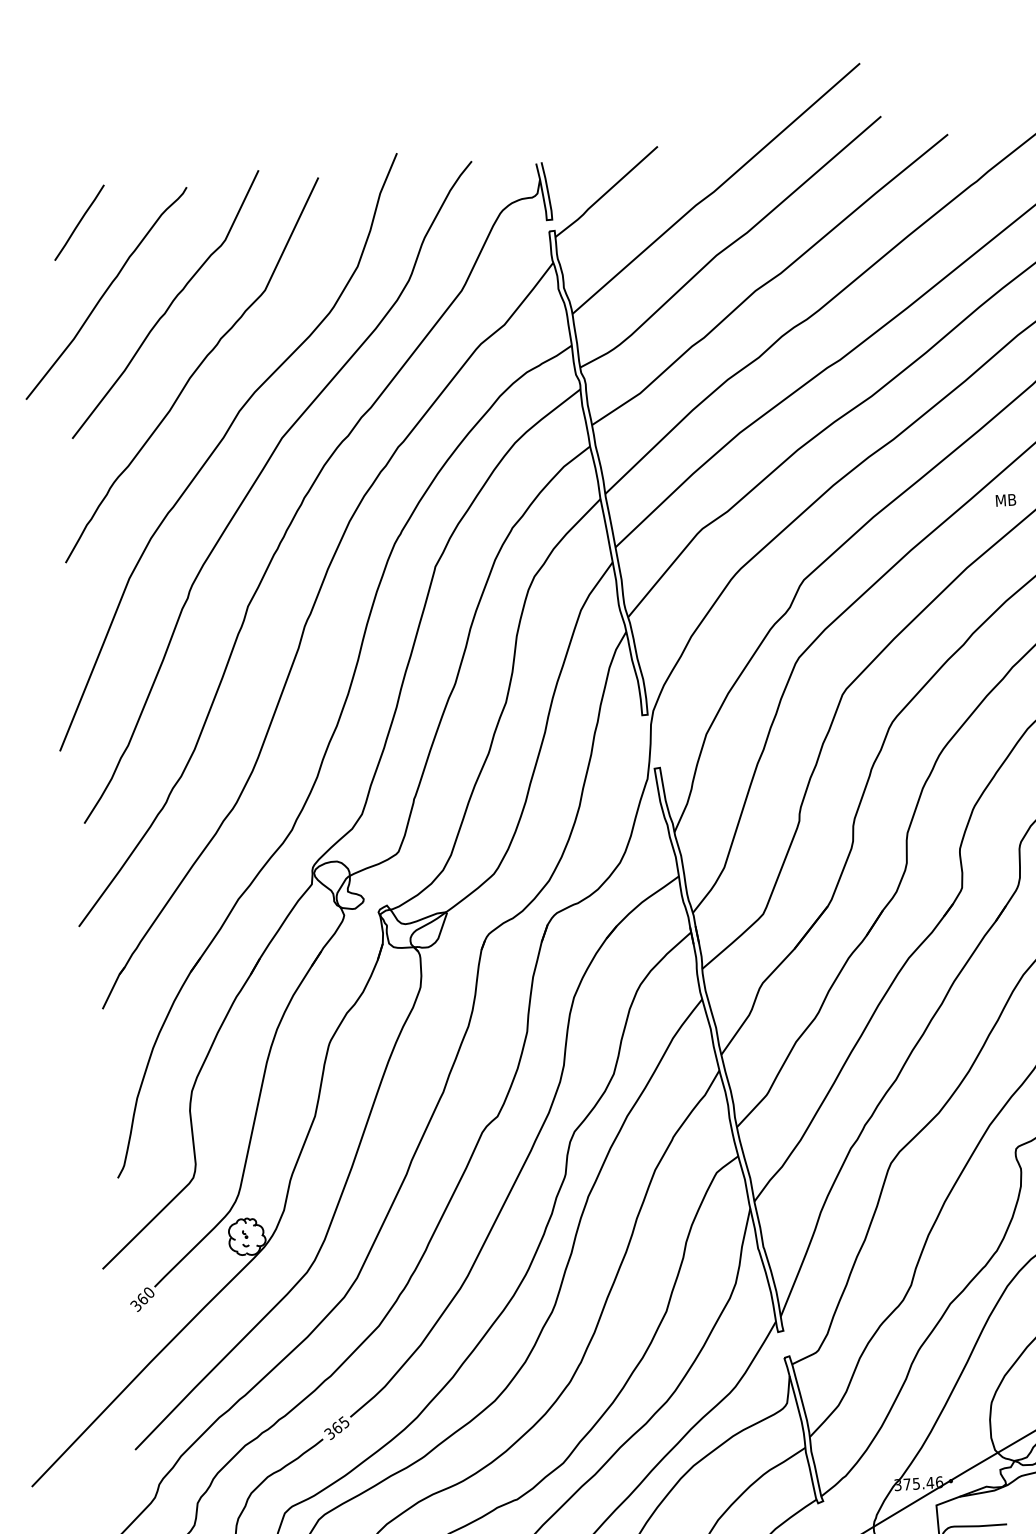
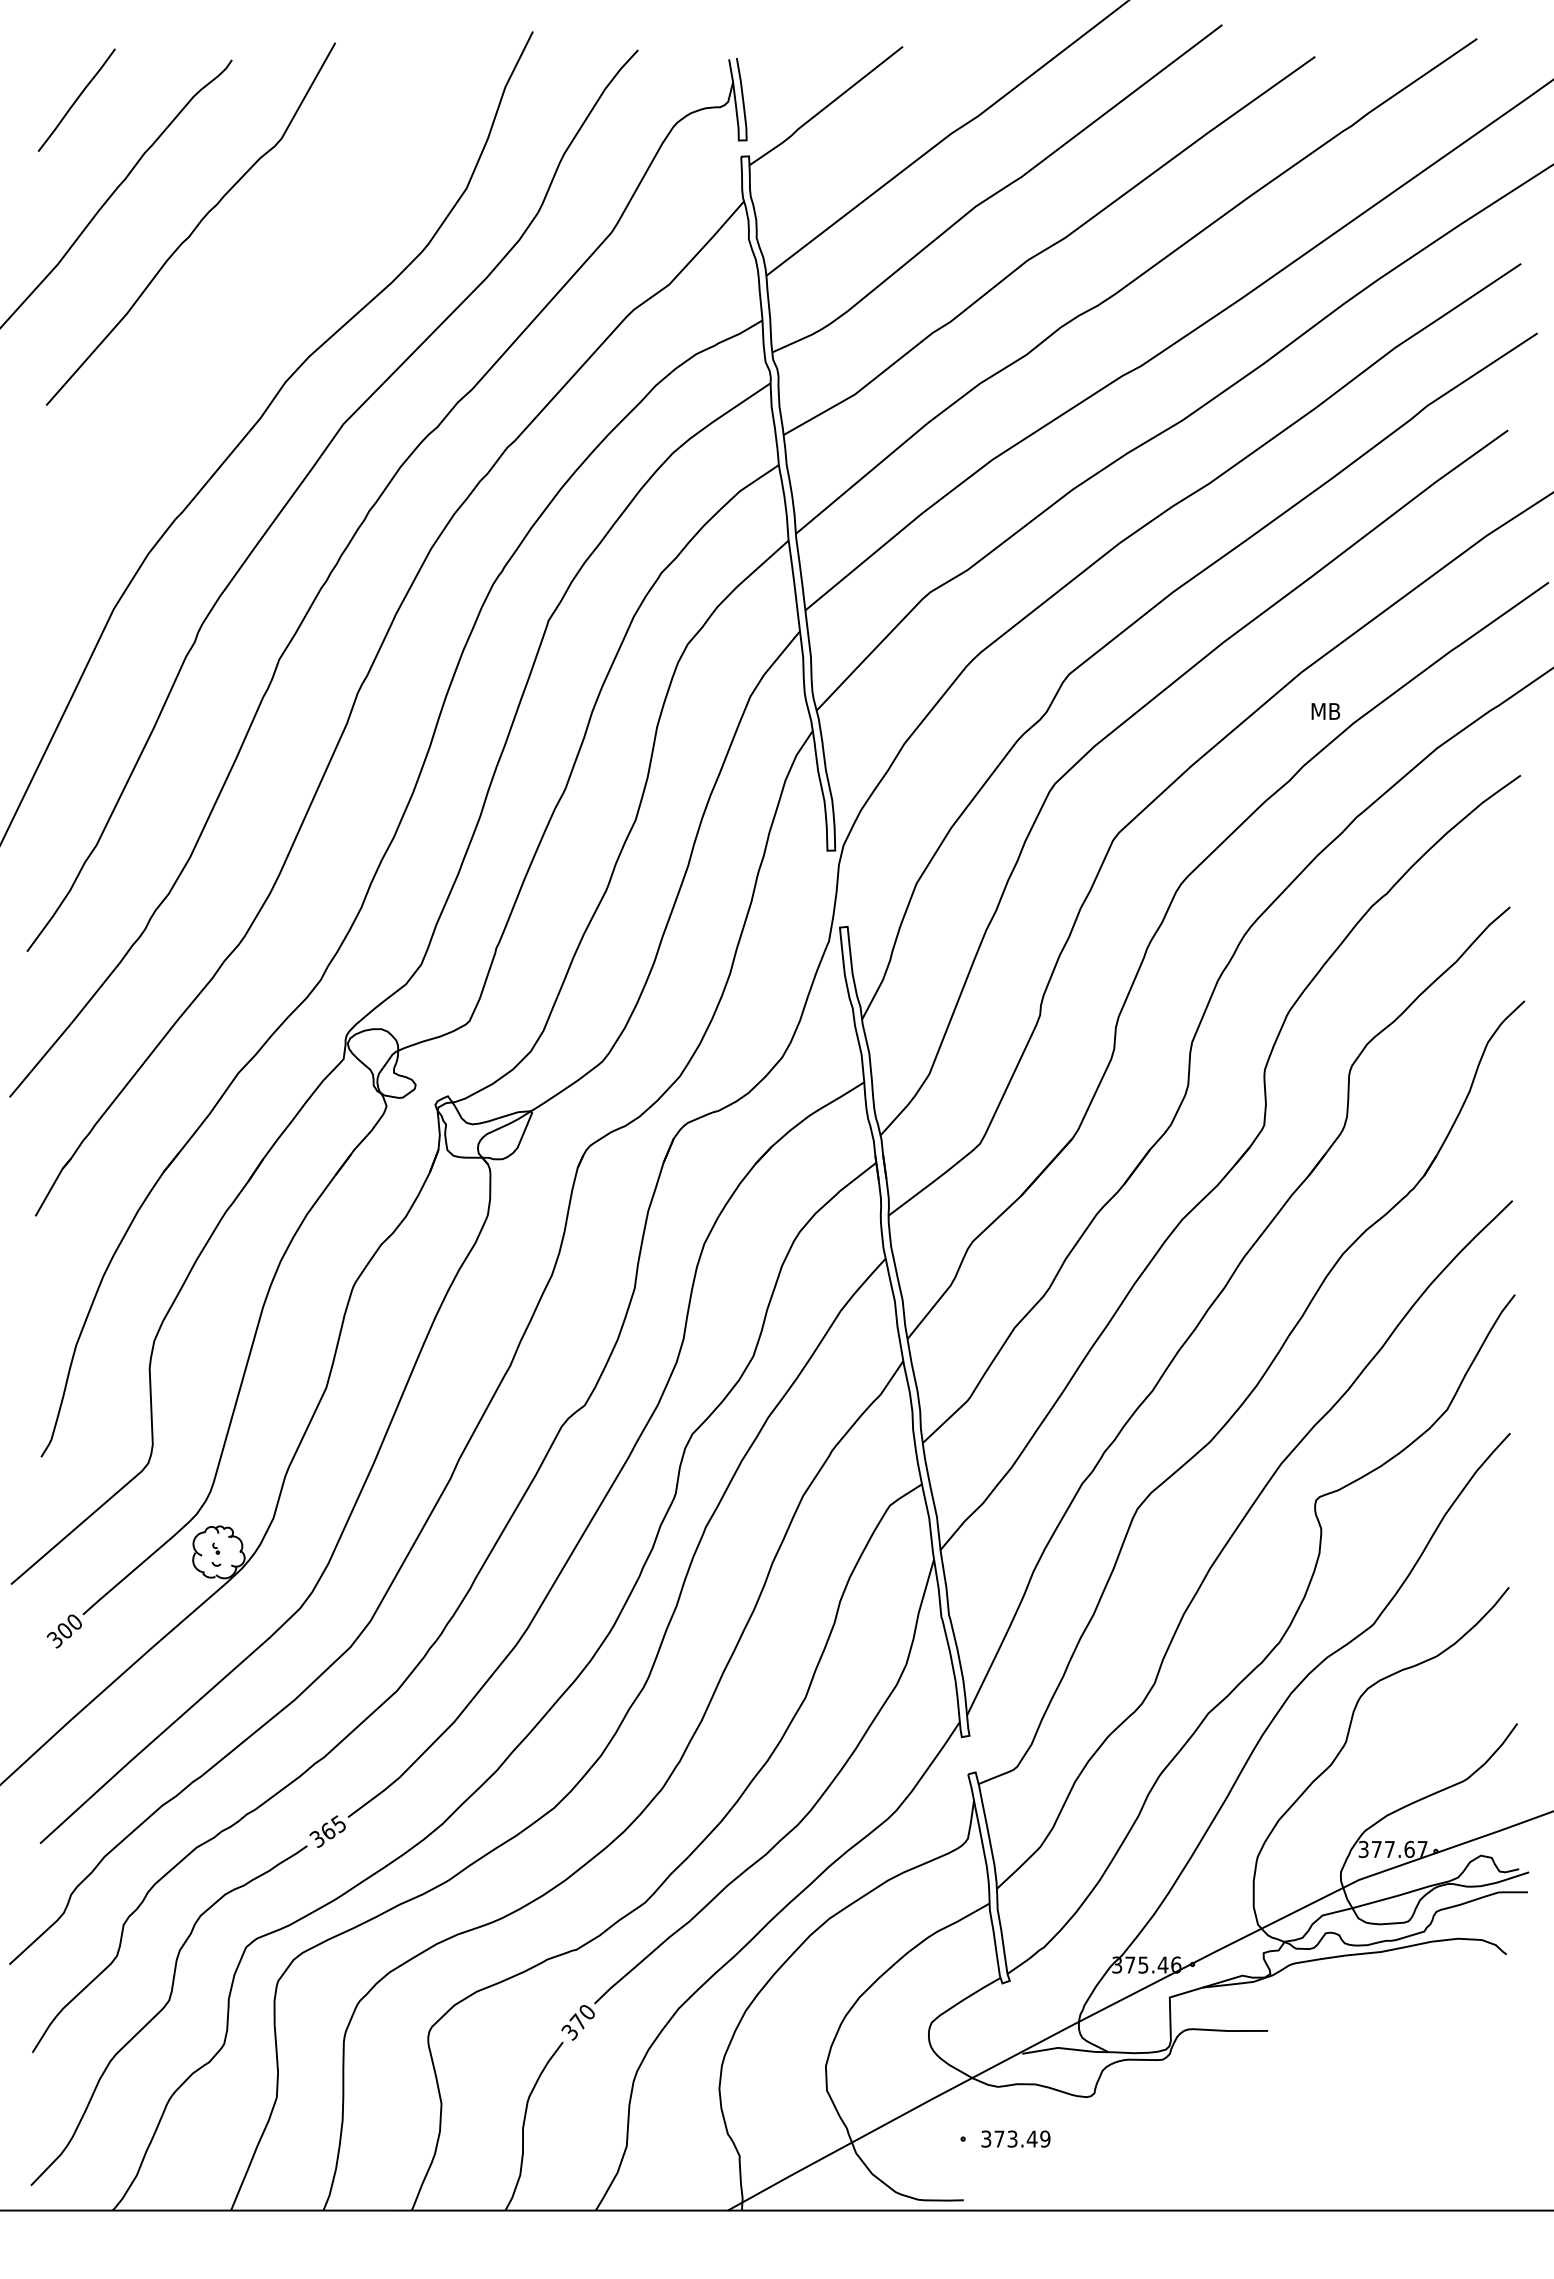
curve: (193, 372) -> (224, 322), removed
text: (1005, 500) -> (1325, 711), moved
text: (142, 1299) -> (64, 1630), 360 -> 300

